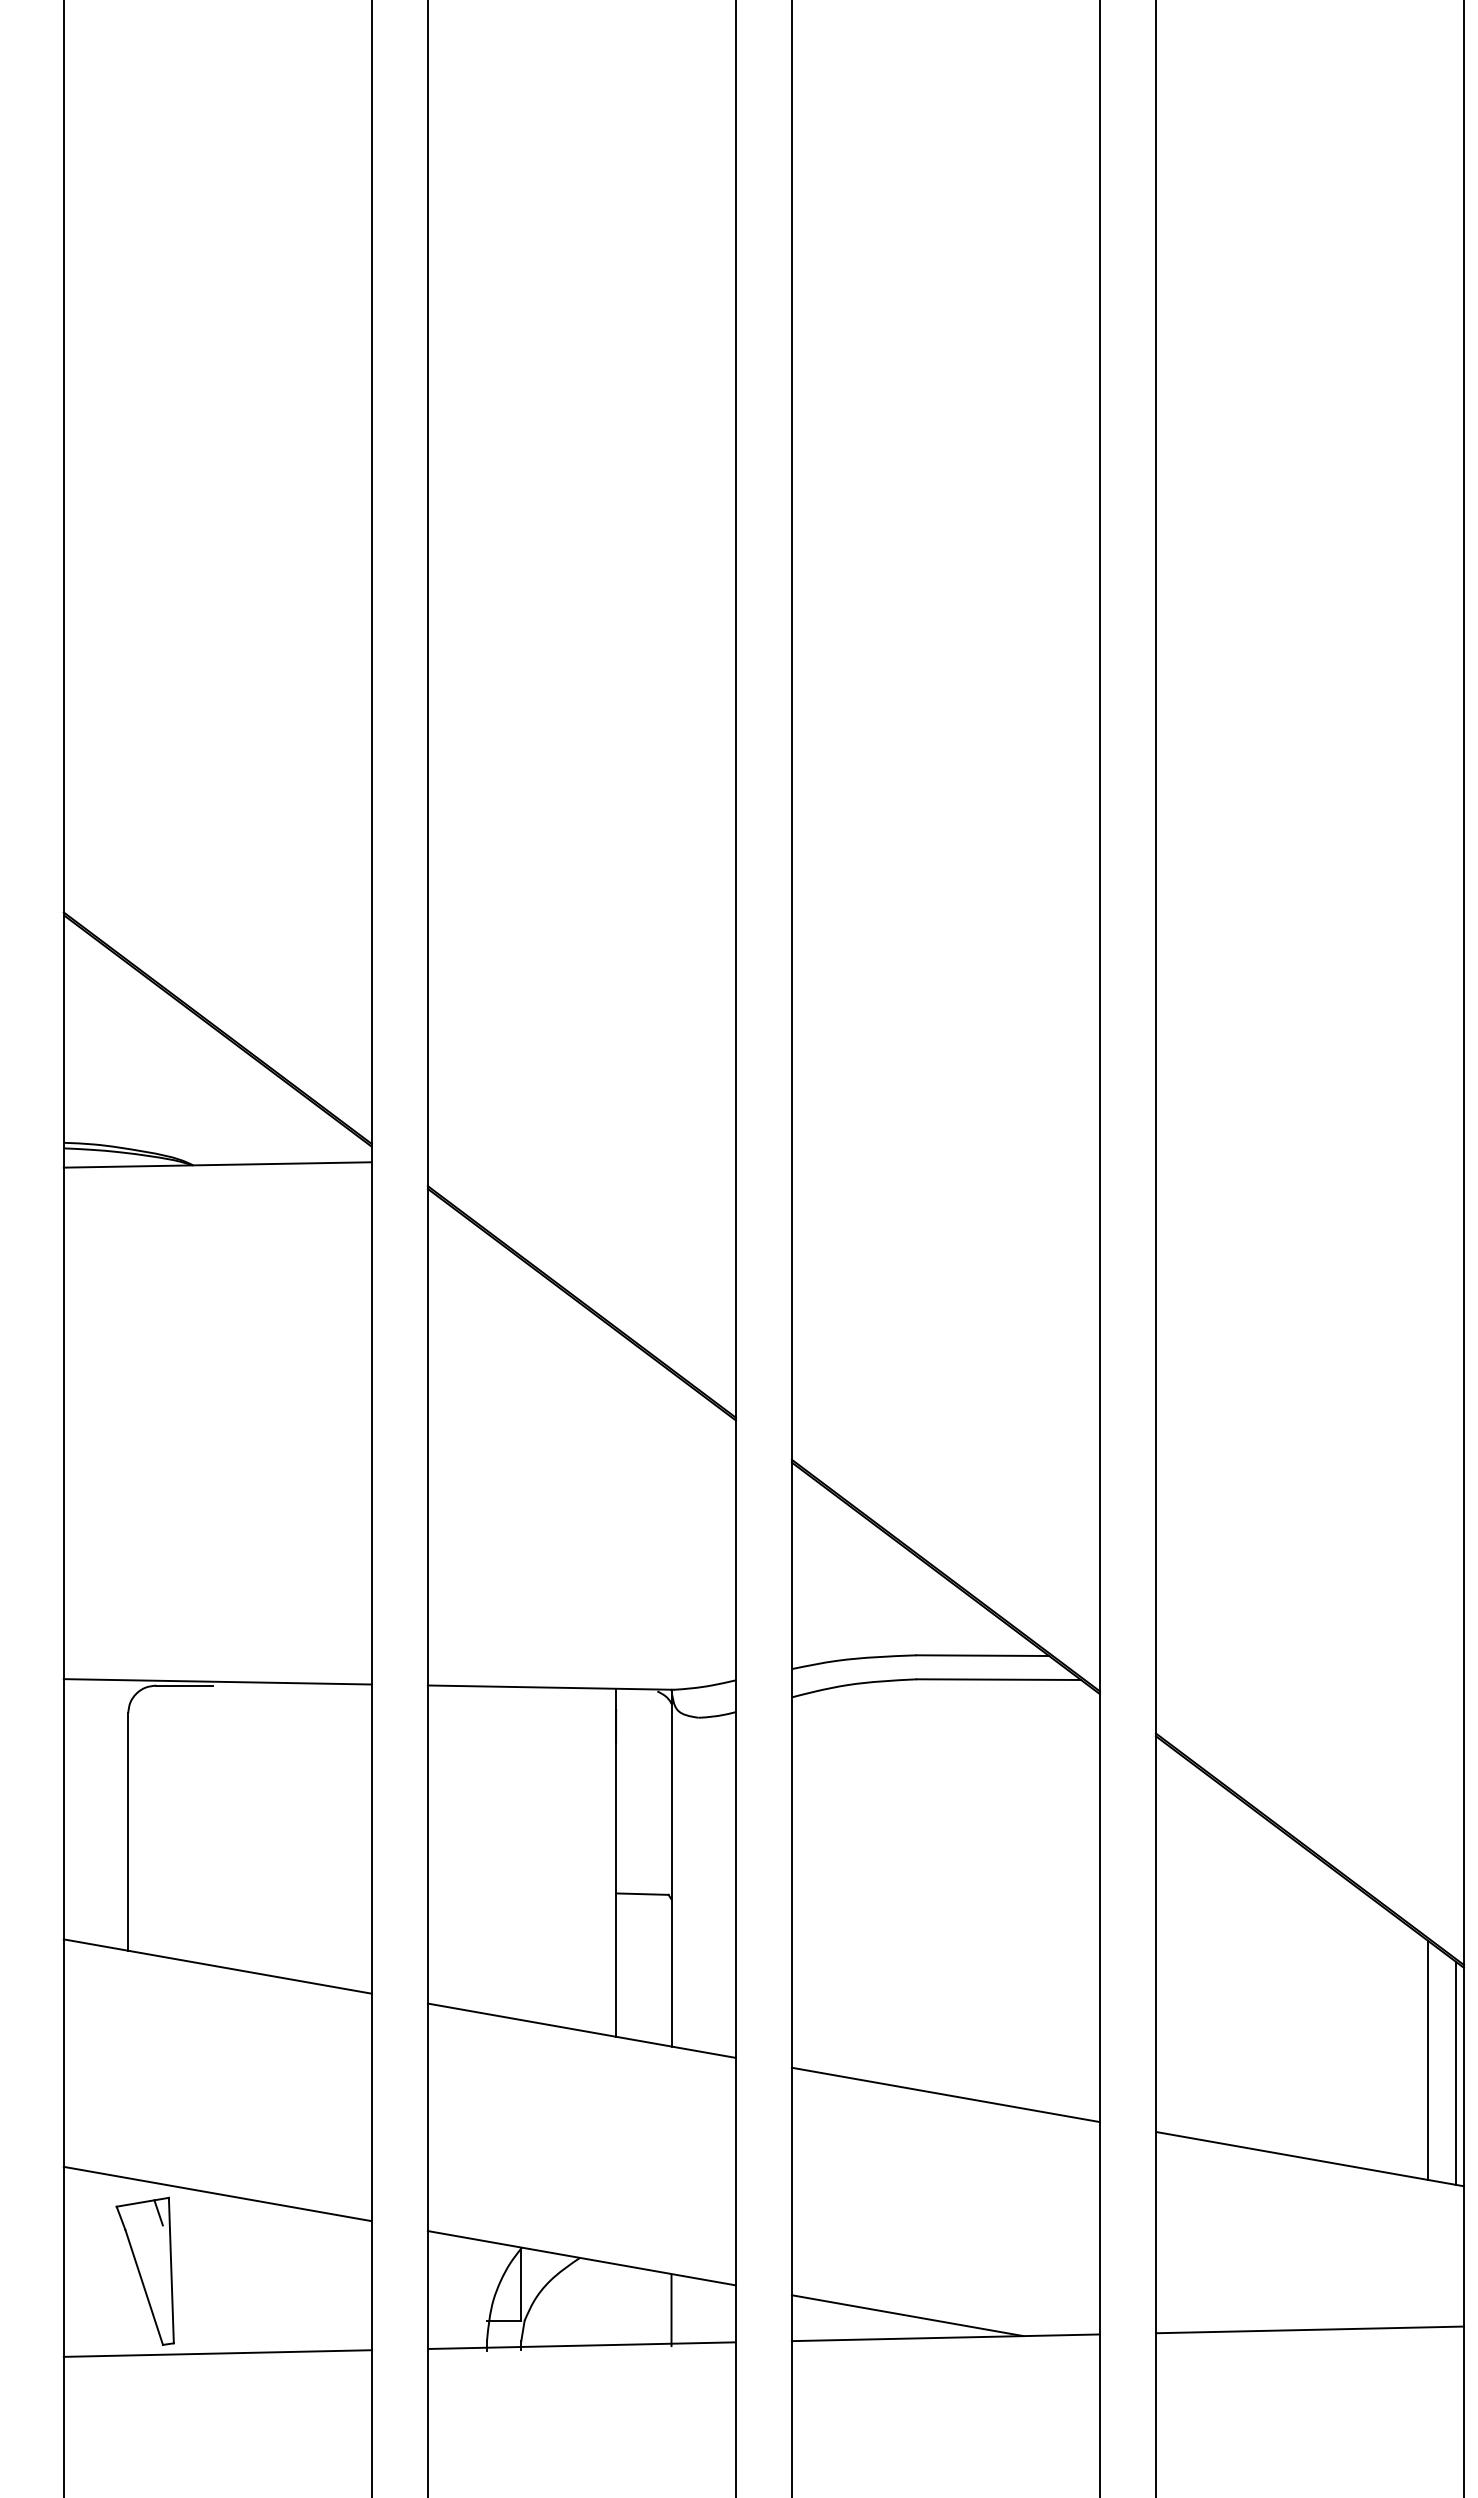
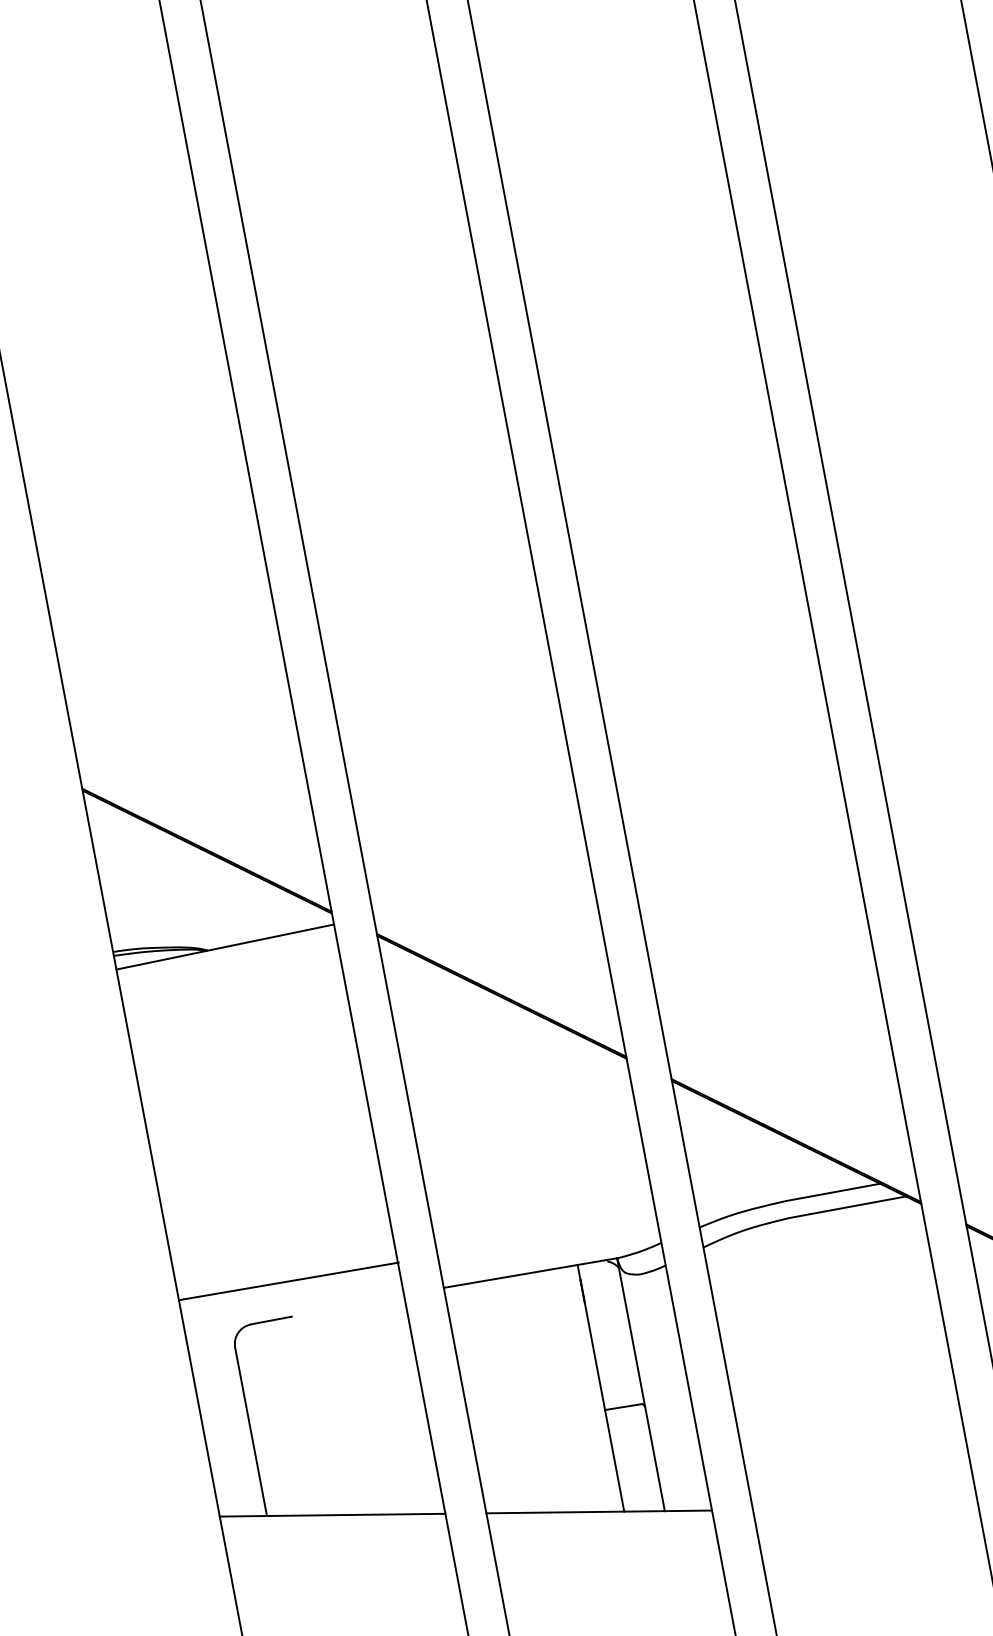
line: (217, 1681) -> (288, 1281), moved
line: (945, 2094) -> (865, 1508), removed

